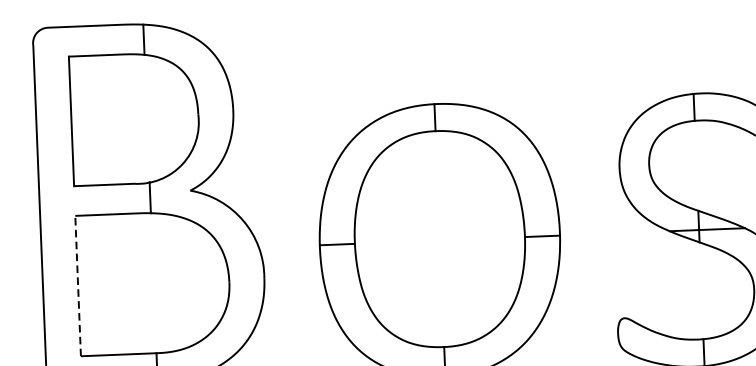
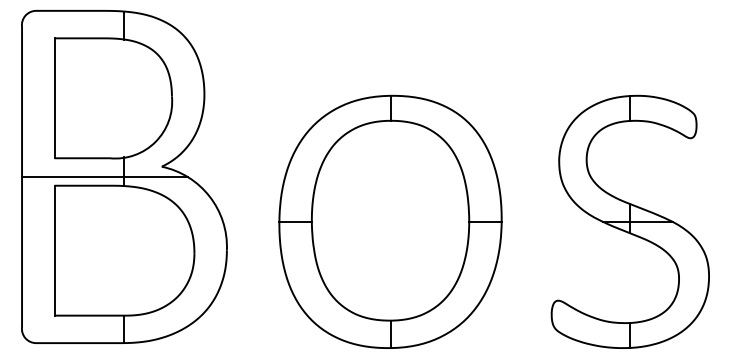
line: (130, 204) -> (105, 177), added
line: (78, 285) -> (54, 250), dashed -> solid

